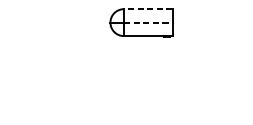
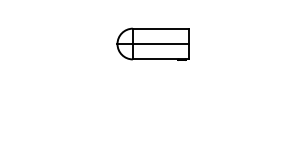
line: (148, 9) -> (160, 28), dashed -> solid
line: (148, 23) -> (160, 44), dashed -> solid

